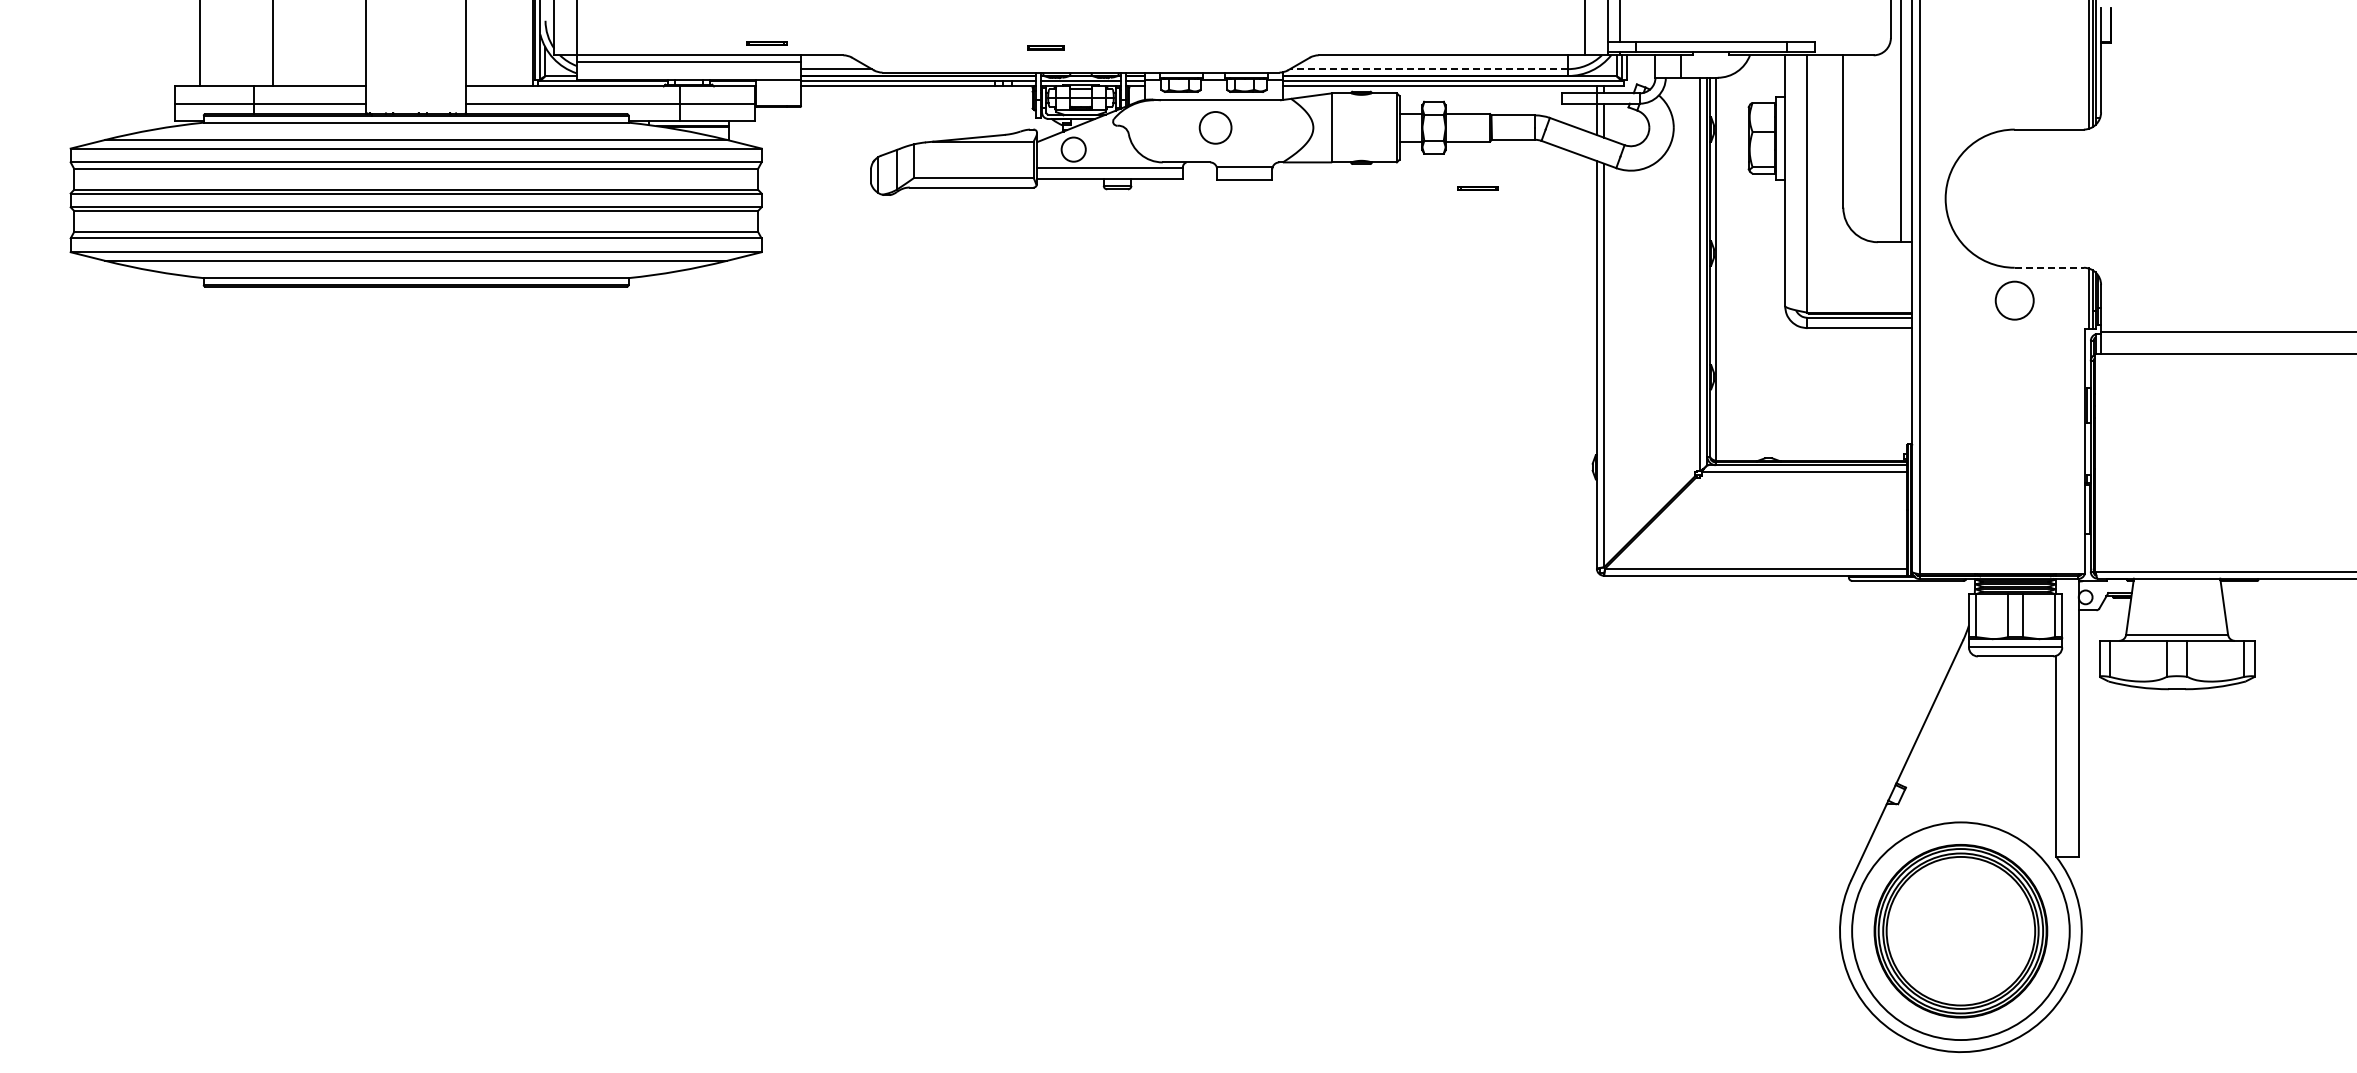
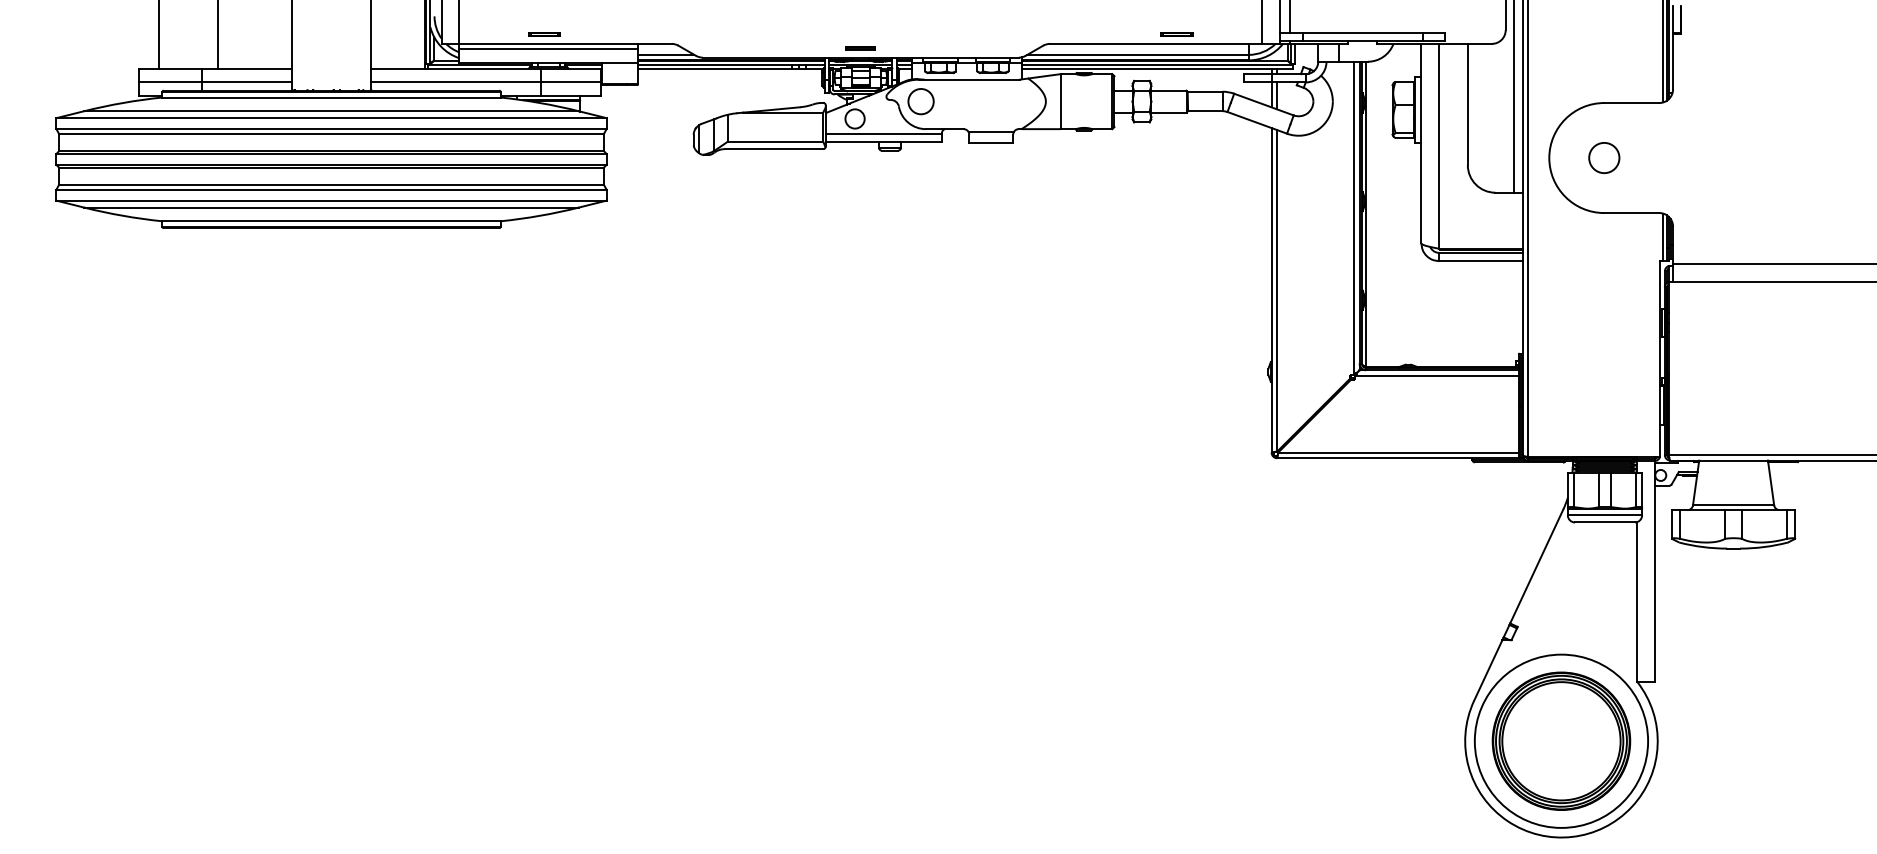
line: (766, 42) -> (544, 33), moved
part: (1045, 47) -> (860, 48), moved
line: (1428, 69) -> (1137, 55), dashed -> solid
circle: (1215, 127) -> (920, 101), moved
line: (1477, 187) -> (1176, 33), moved
line: (2049, 267) -> (1631, 212), dashed -> solid
circle: (2014, 300) -> (1604, 157), moved

